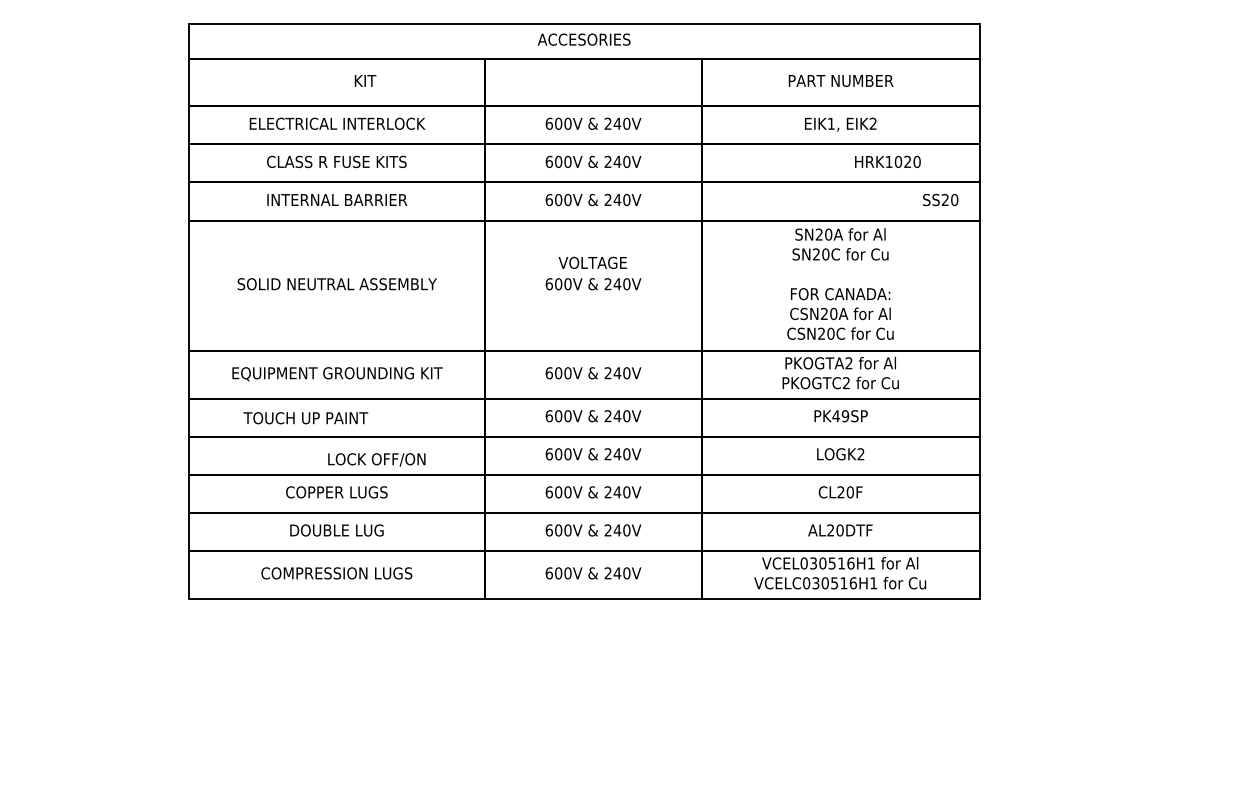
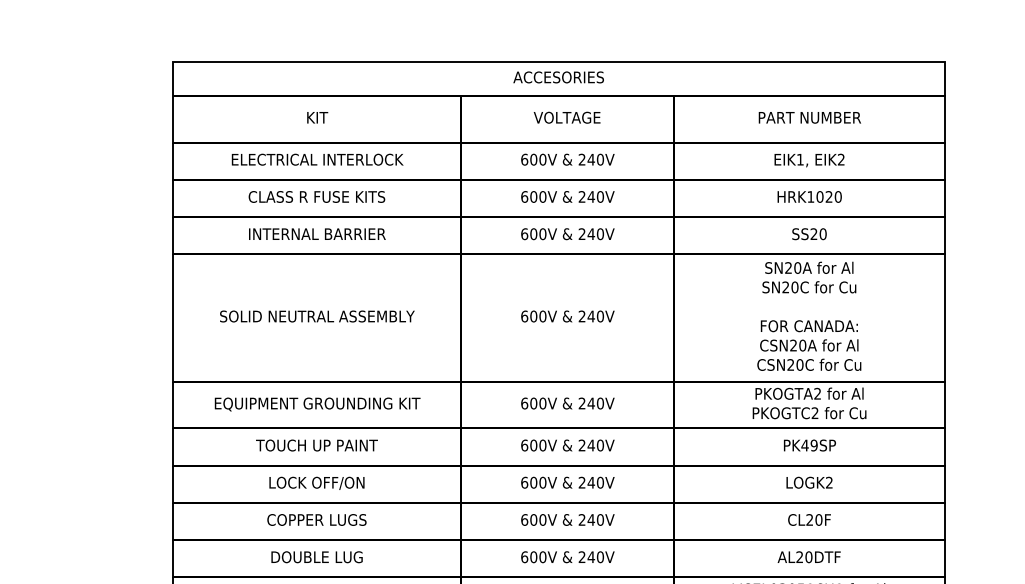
text: (365, 80) -> (317, 117), moved
text: (887, 161) -> (809, 196), moved
text: (940, 200) -> (809, 234), moved
text: (592, 262) -> (566, 117), moved
text: (305, 418) -> (316, 445), moved
text: (376, 459) -> (316, 482), moved

